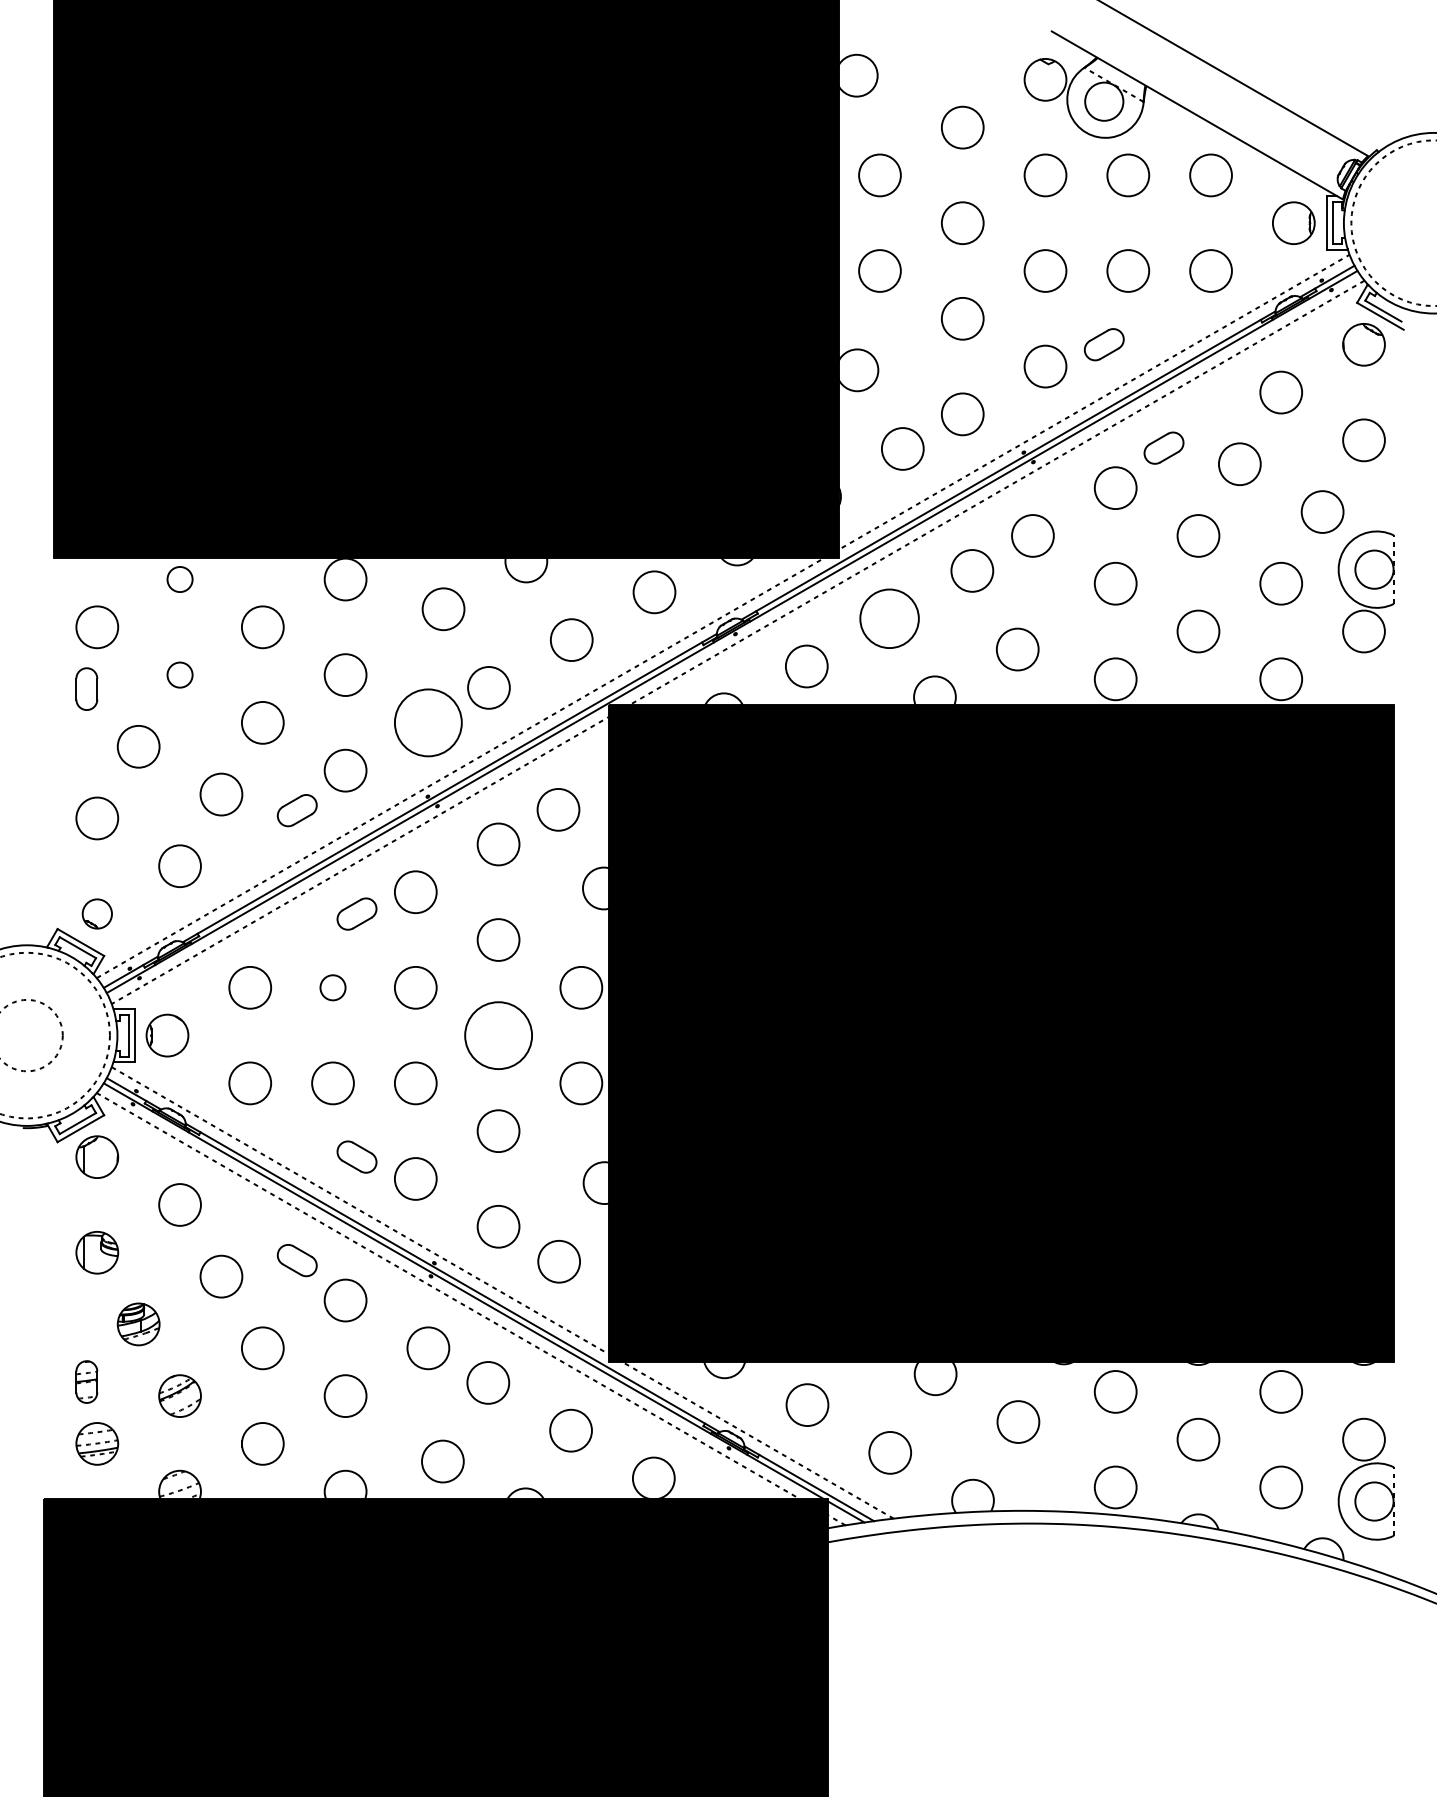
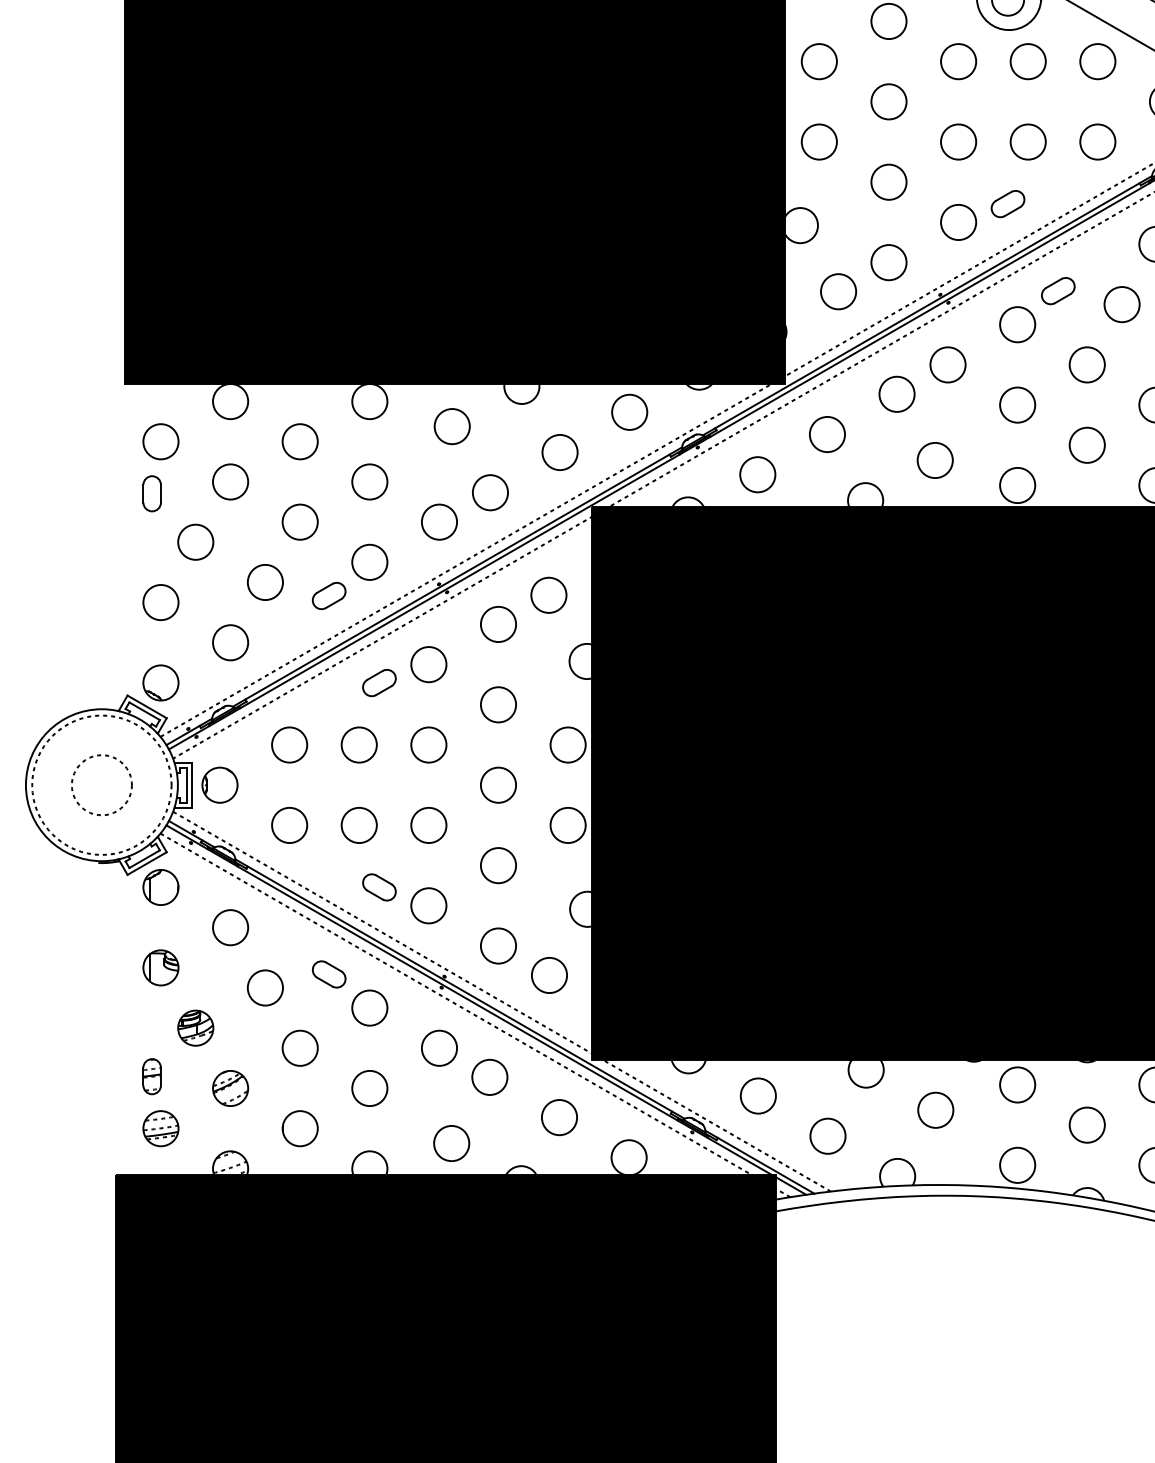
circle: (179, 579) -> (230, 401), size x1.67
circle: (889, 618) -> (827, 434), size x0.71
circle: (179, 675) -> (230, 482), size x1.67
circle: (428, 722) -> (439, 521), size x0.62
part: (97, 913) -> (161, 682), size x1.43
circle: (332, 987) -> (358, 744), size x1.67
circle: (498, 1035) -> (498, 785), size x0.62

